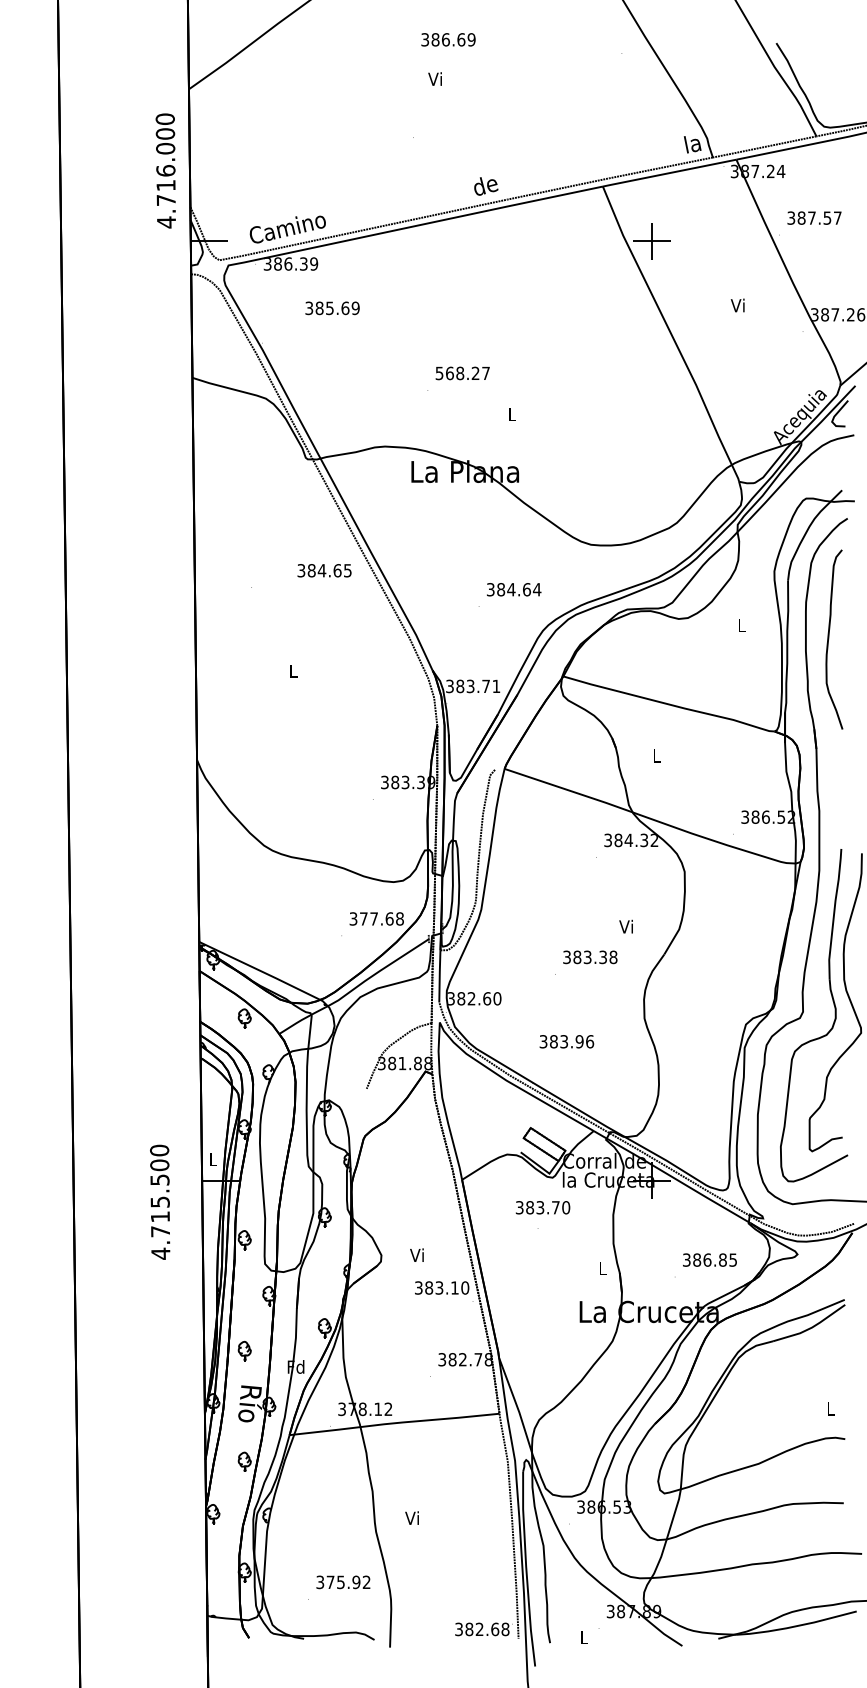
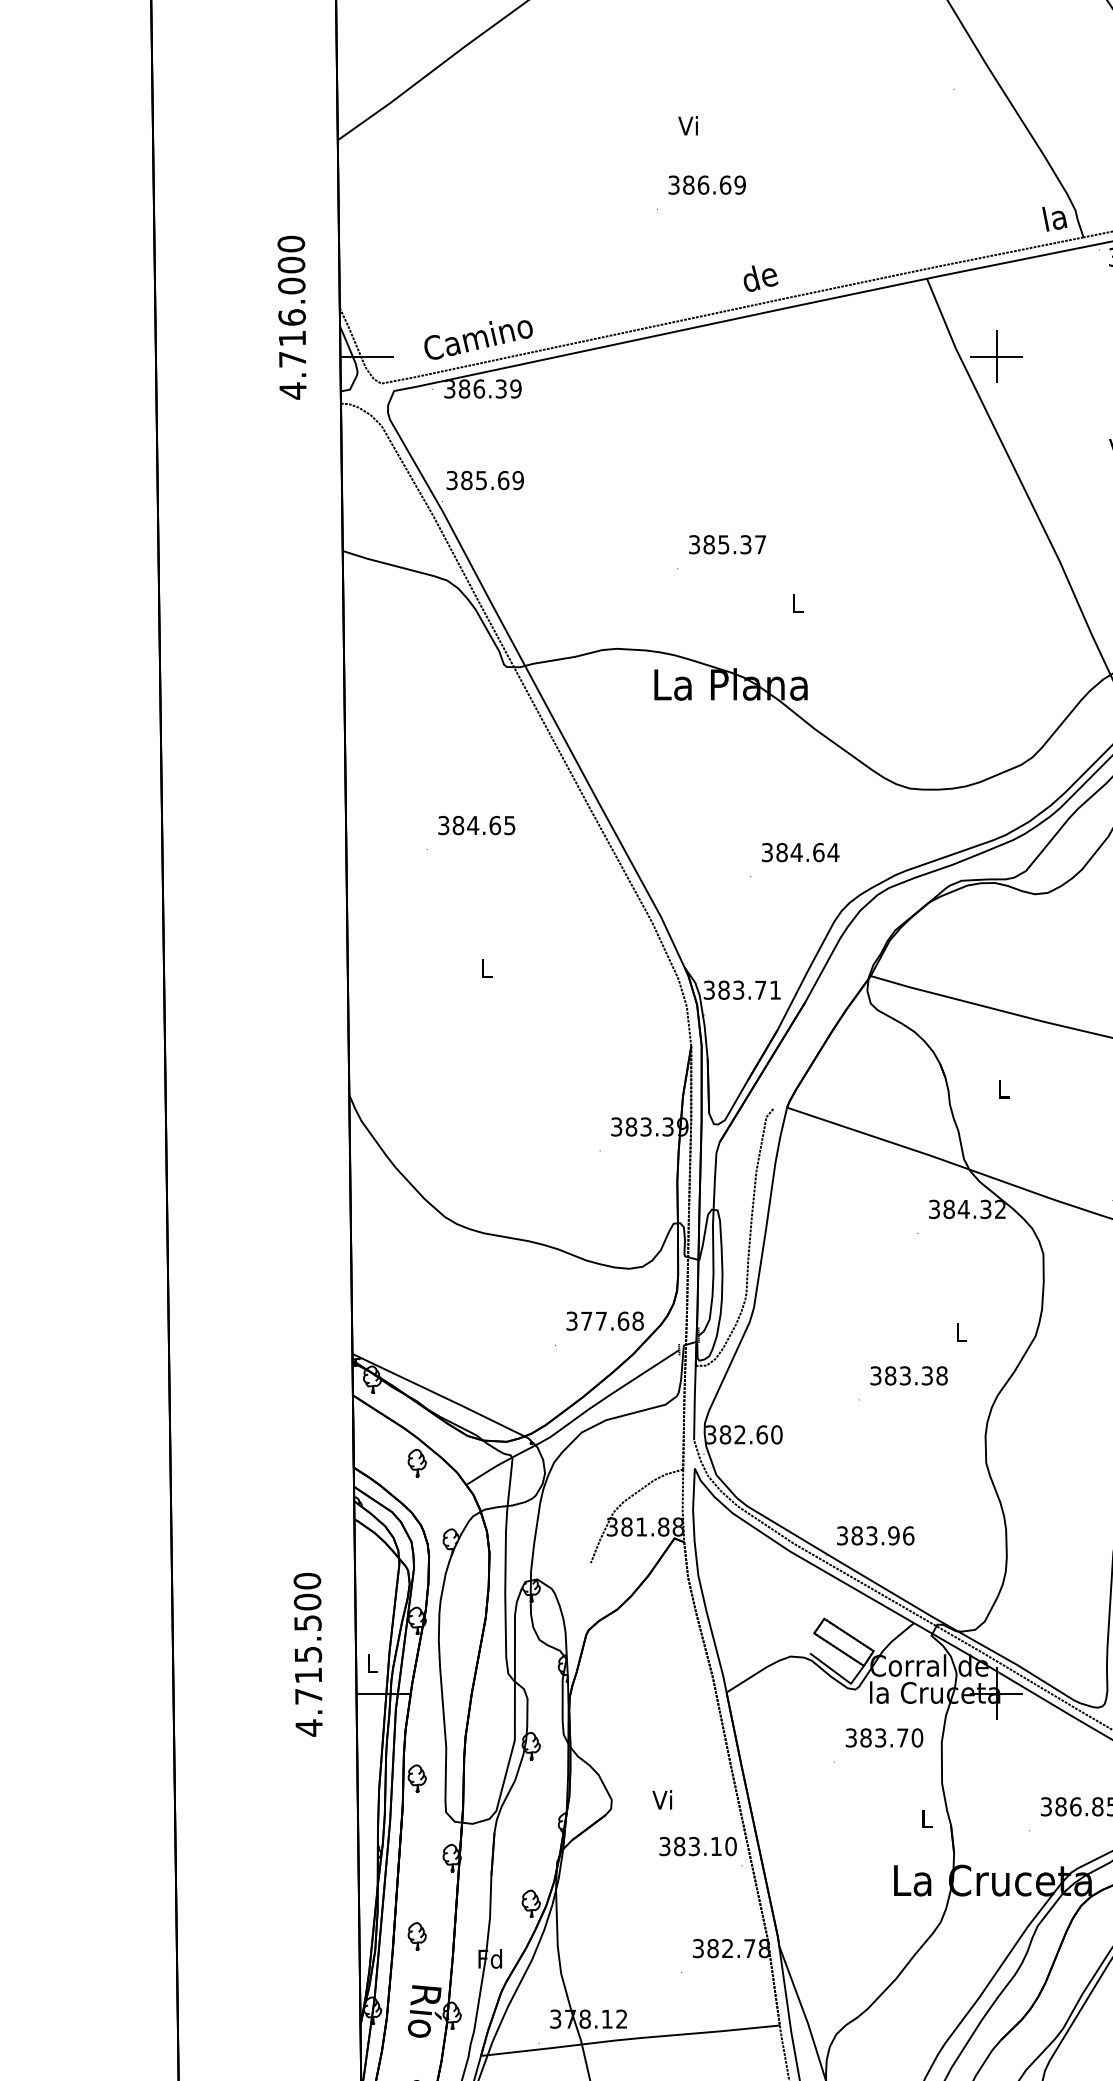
text: (448, 39) -> (707, 184), moved
text: (165, 170) -> (291, 317), moved
text: (332, 308) -> (485, 480), moved
text: (457, 373) -> (720, 544), 568.27 -> 385.37
text: (324, 570) -> (476, 825), moved
text: (625, 926) -> (959, 1331), Vi -> L
text: (566, 1041) -> (875, 1535), moved
text: (160, 1201) -> (308, 1653), moved
text: (542, 1207) -> (883, 1737), moved

